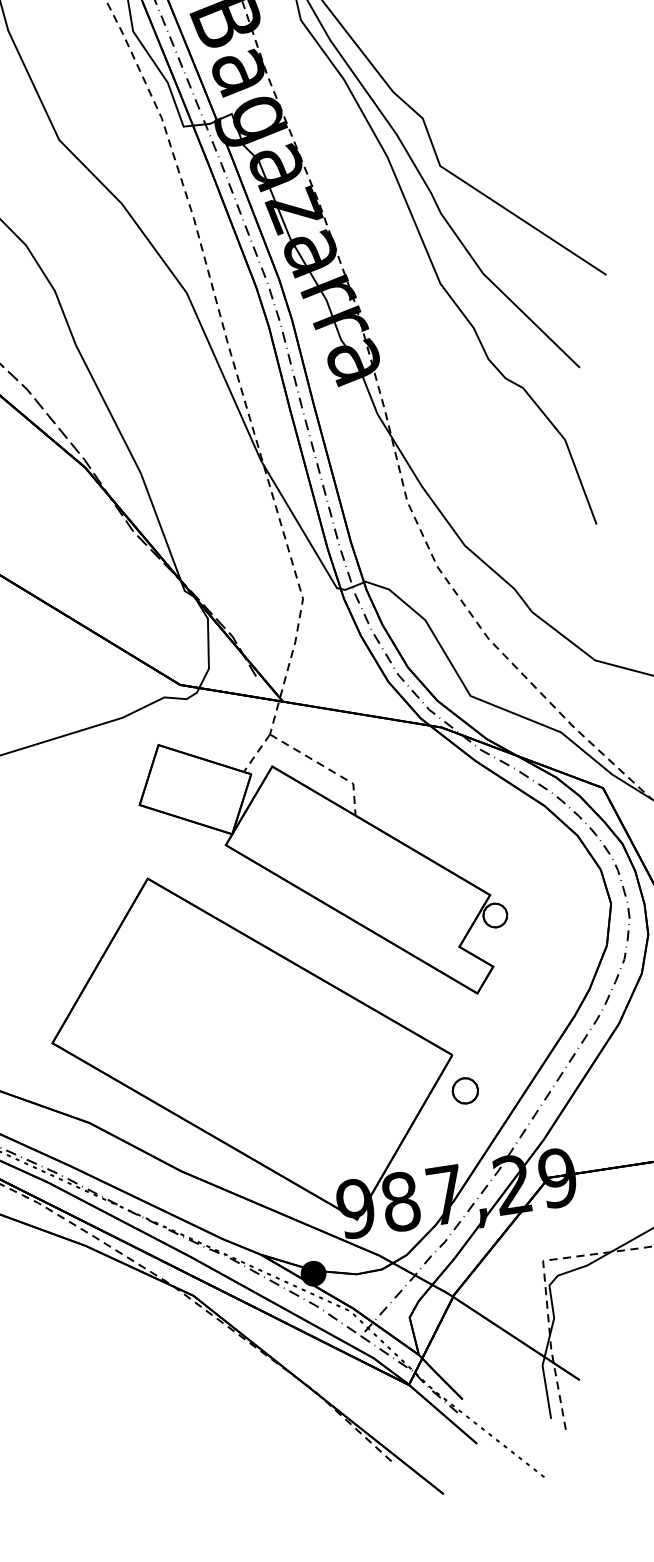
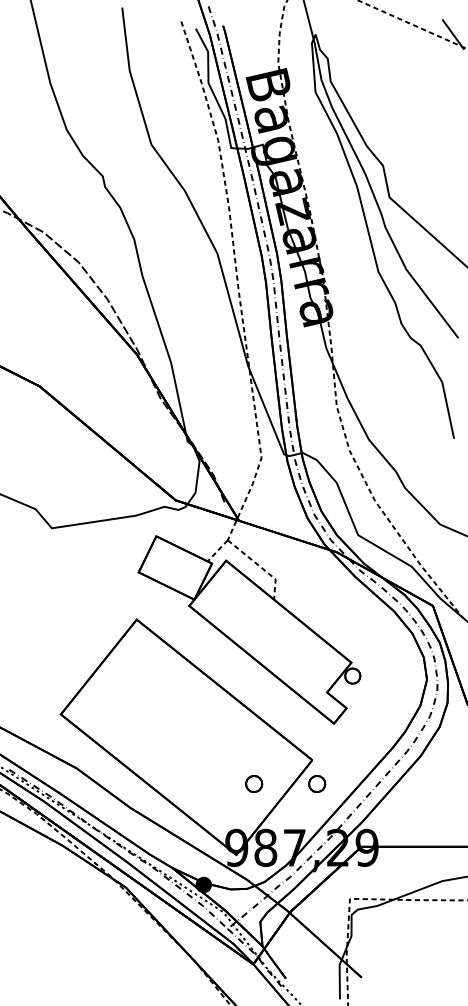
part: (368, 1104) -> (254, 783), added

